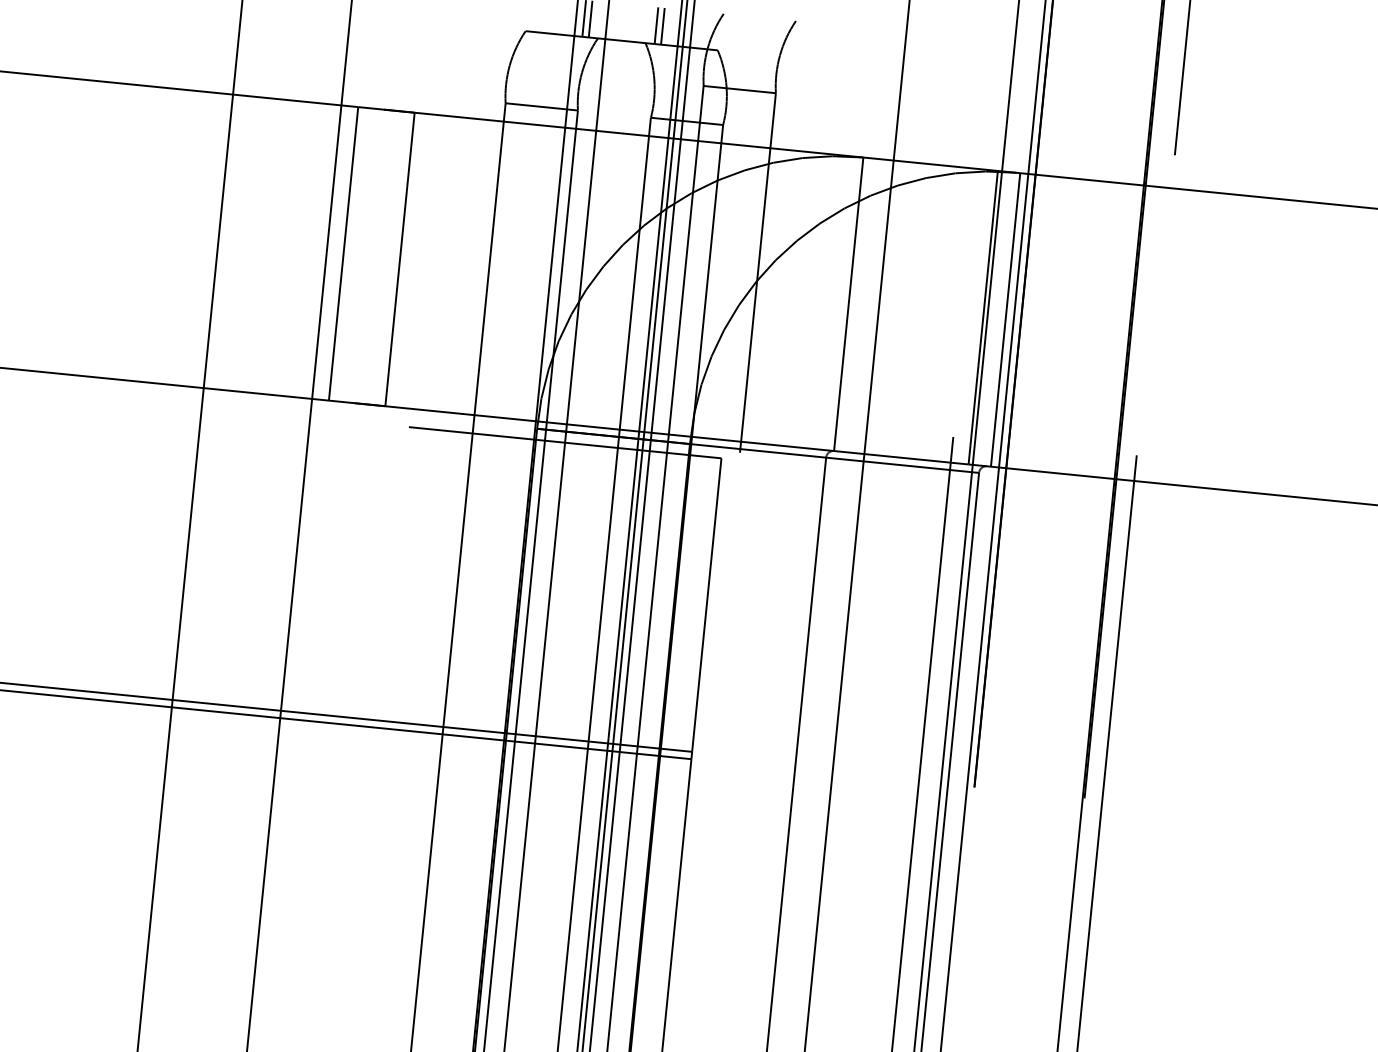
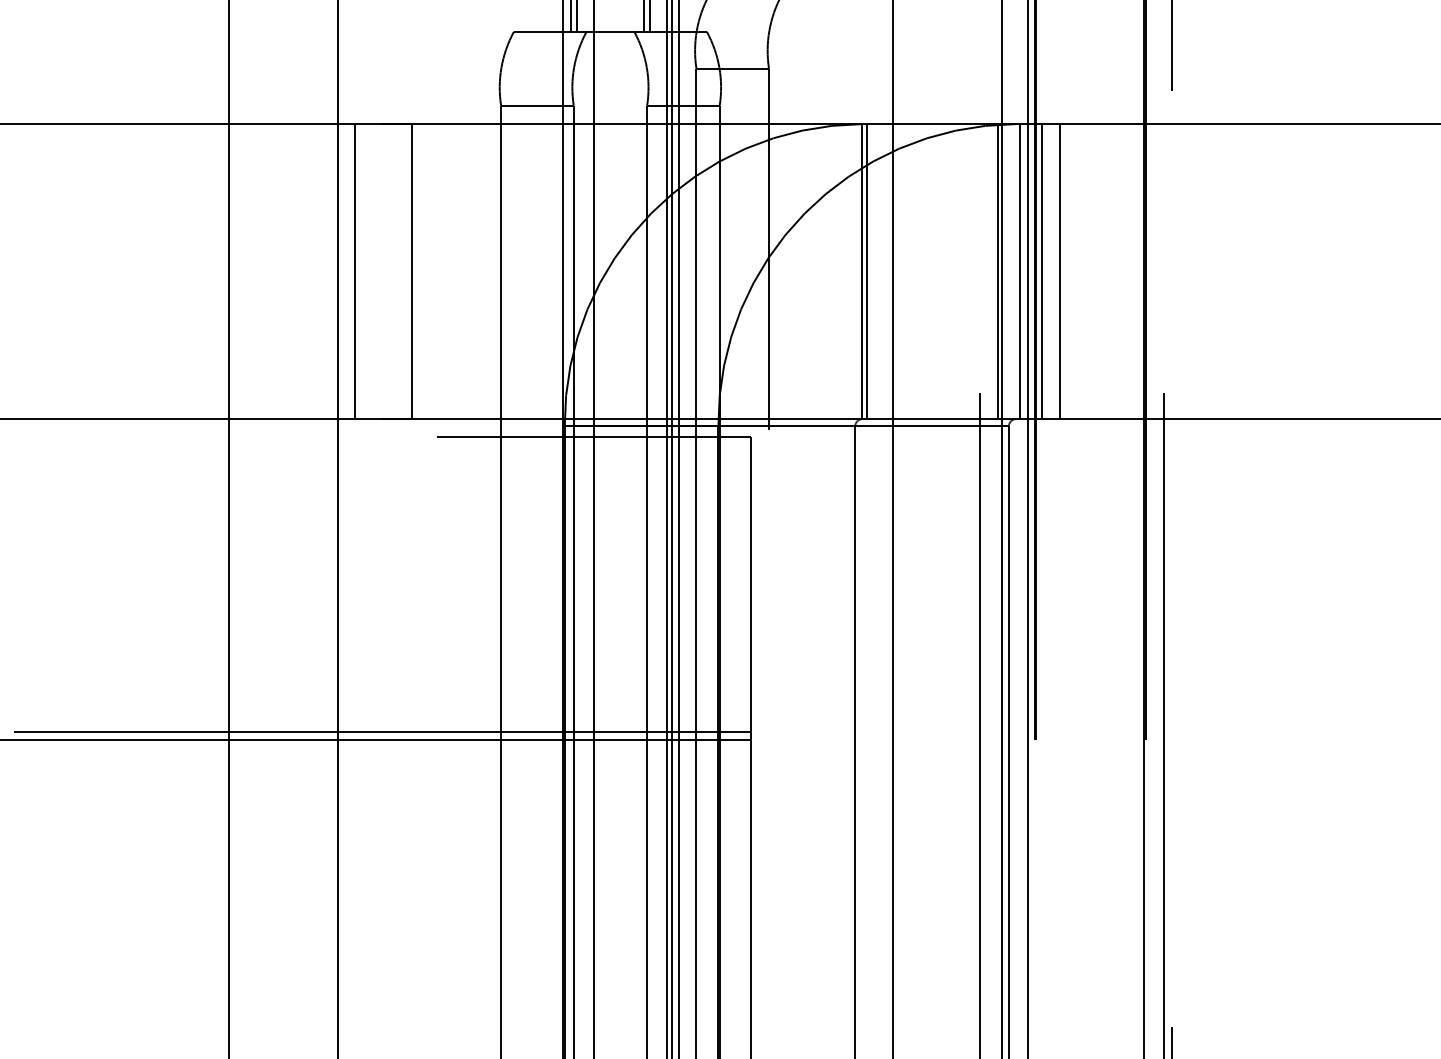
line: (853, 304) -> (867, 271), added
line: (1026, 321) -> (1041, 271), added
line: (1045, 323) -> (1060, 271), added

